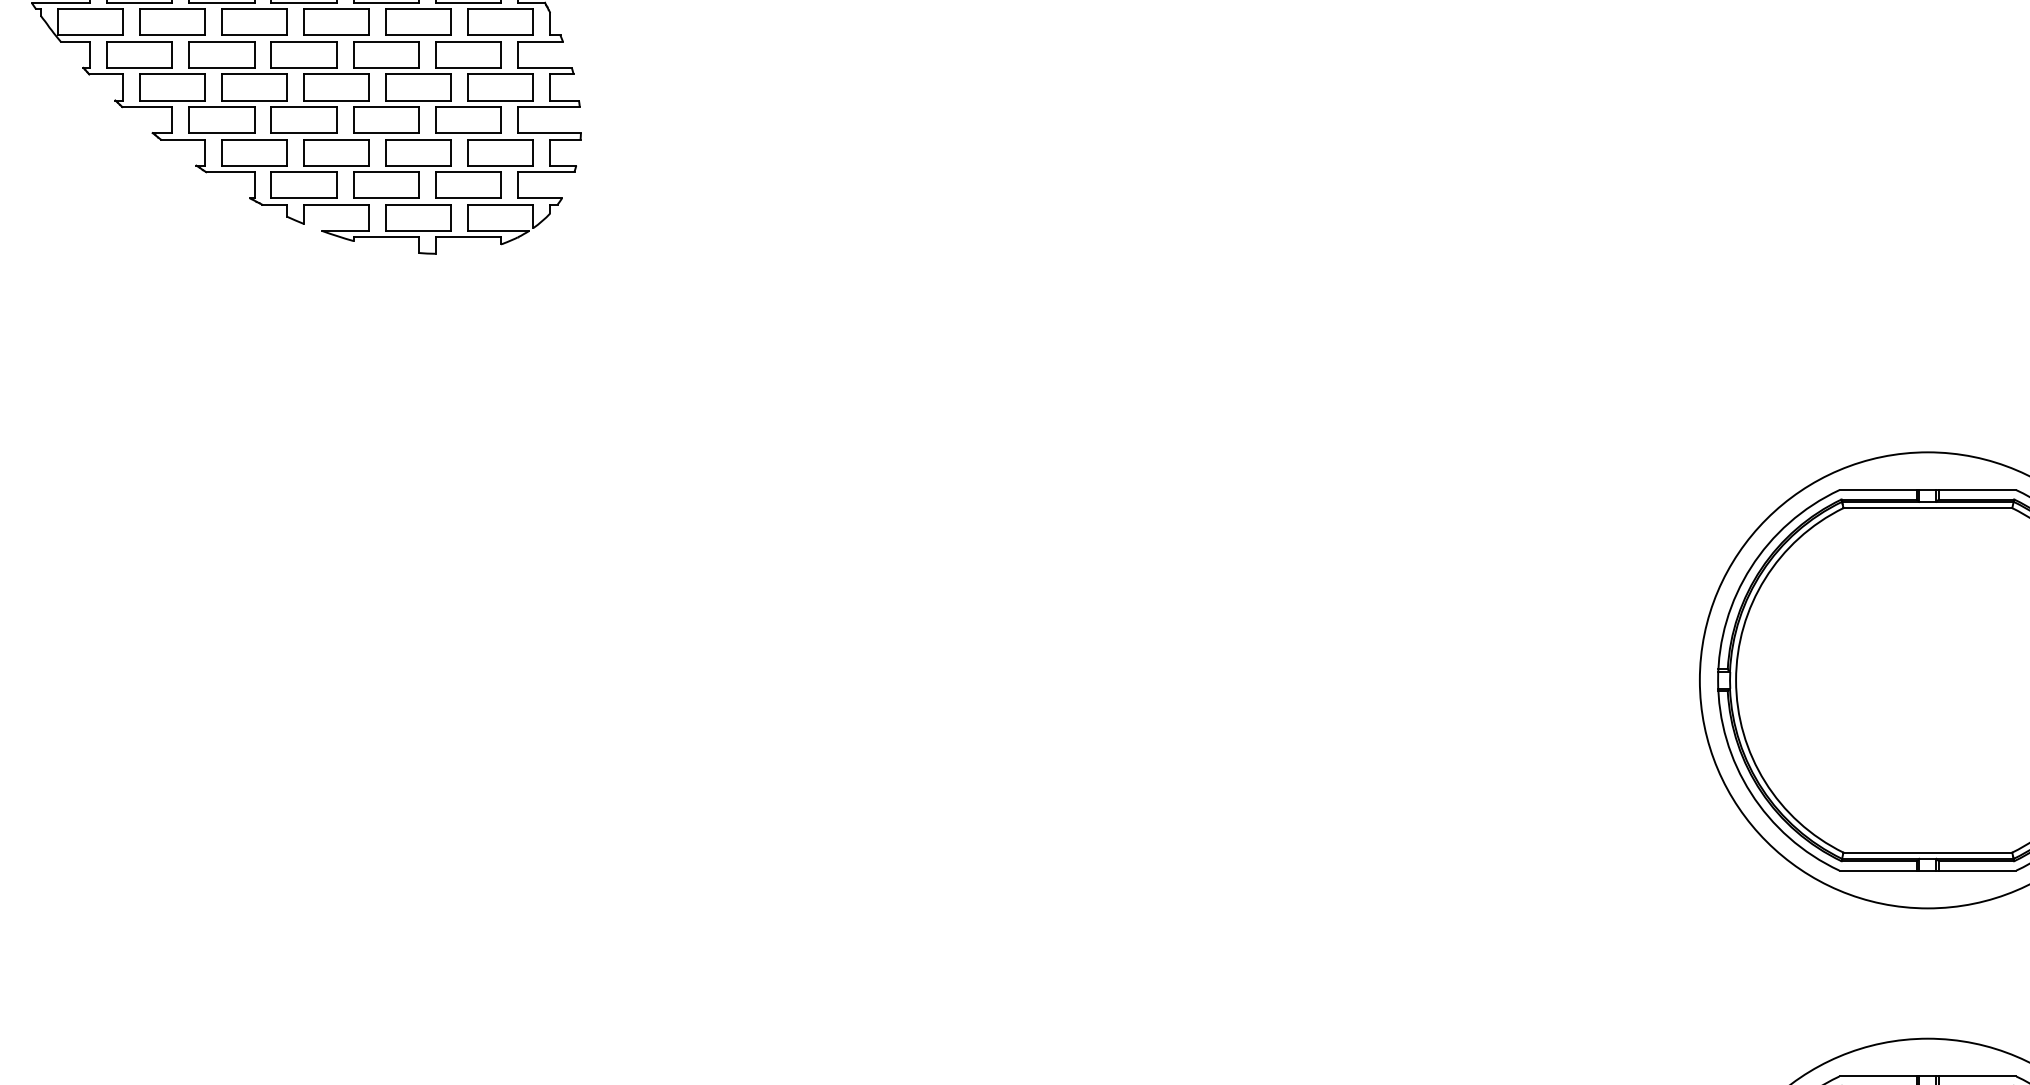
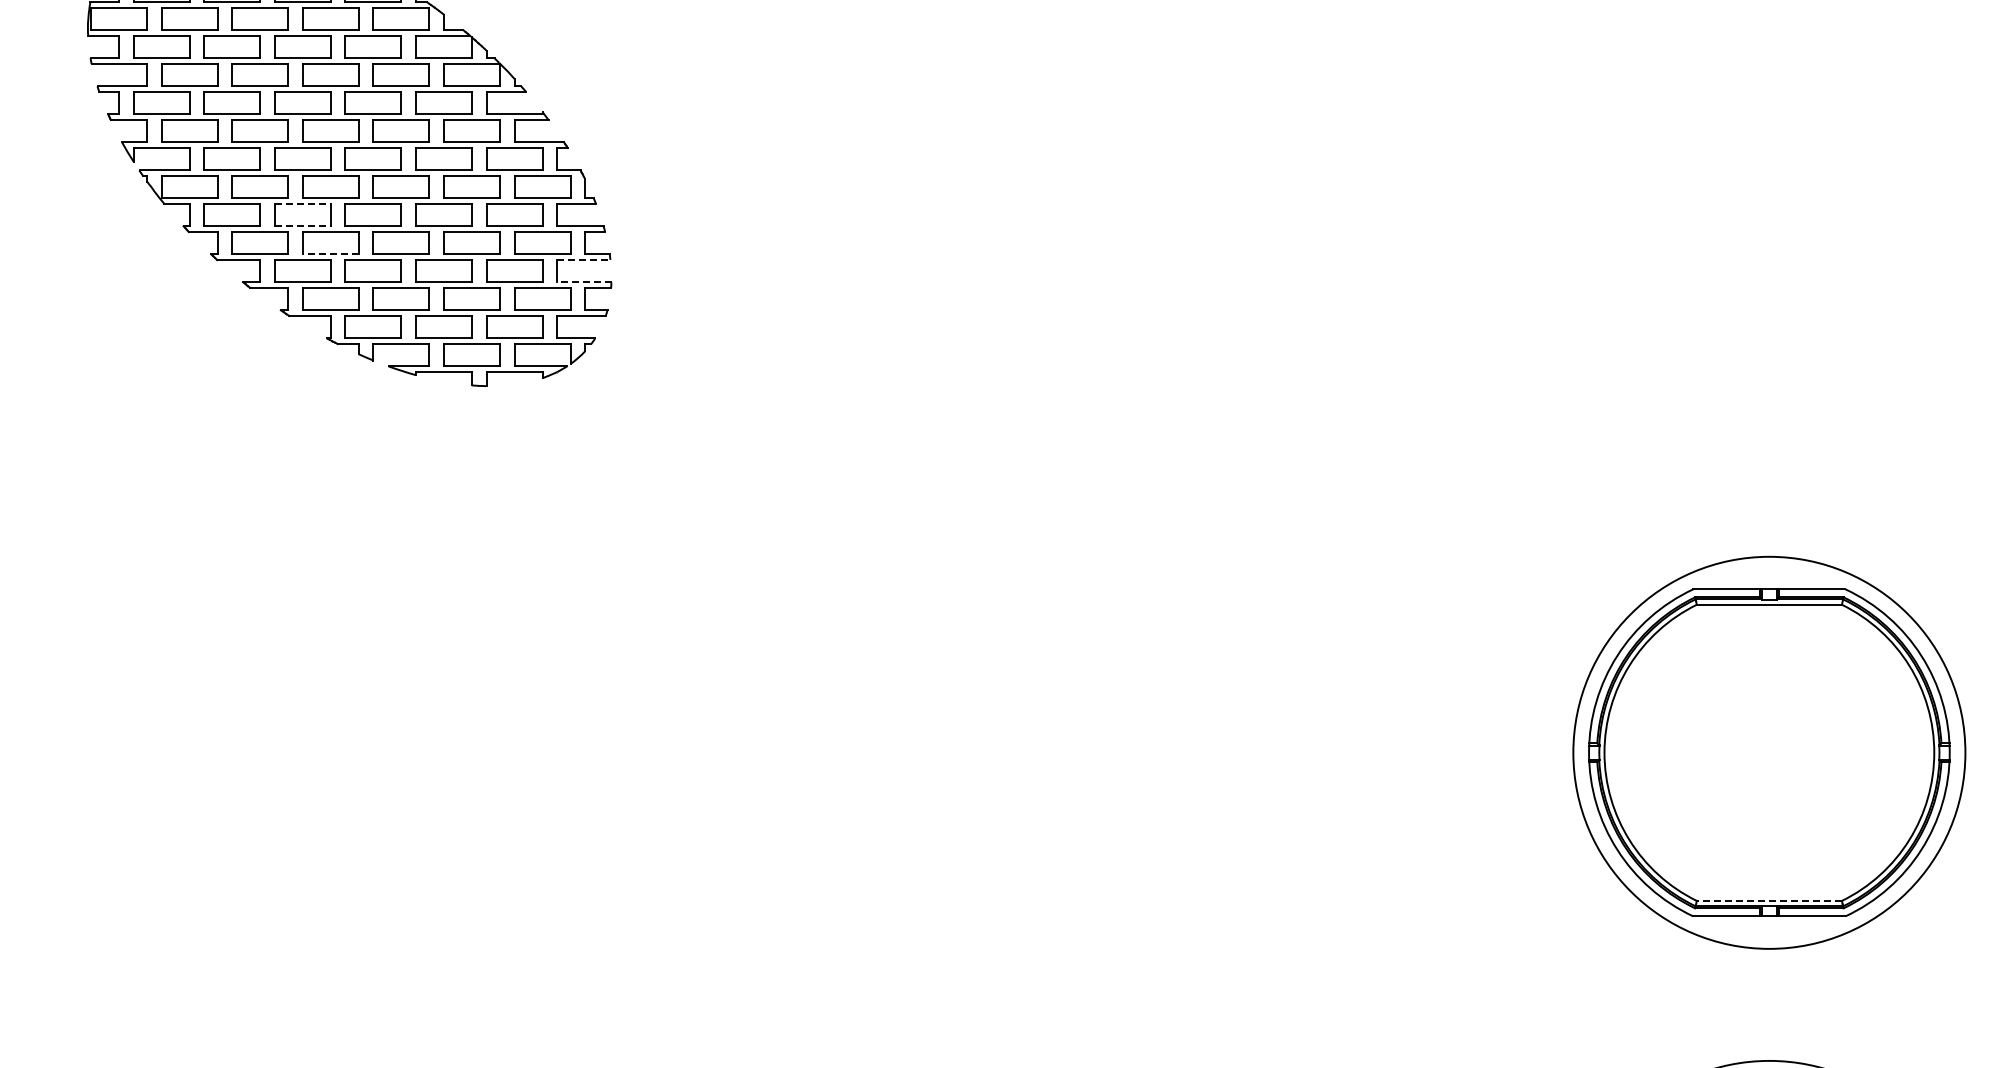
line: (222, 41) -> (303, 203), solid -> dashed
line: (222, 68) -> (303, 226), solid -> dashed
line: (254, 100) -> (330, 254), solid -> dashed
line: (548, 106) -> (583, 259), solid -> dashed
line: (548, 133) -> (583, 282), solid -> dashed
line: (1928, 852) -> (1769, 900), solid -> dashed

